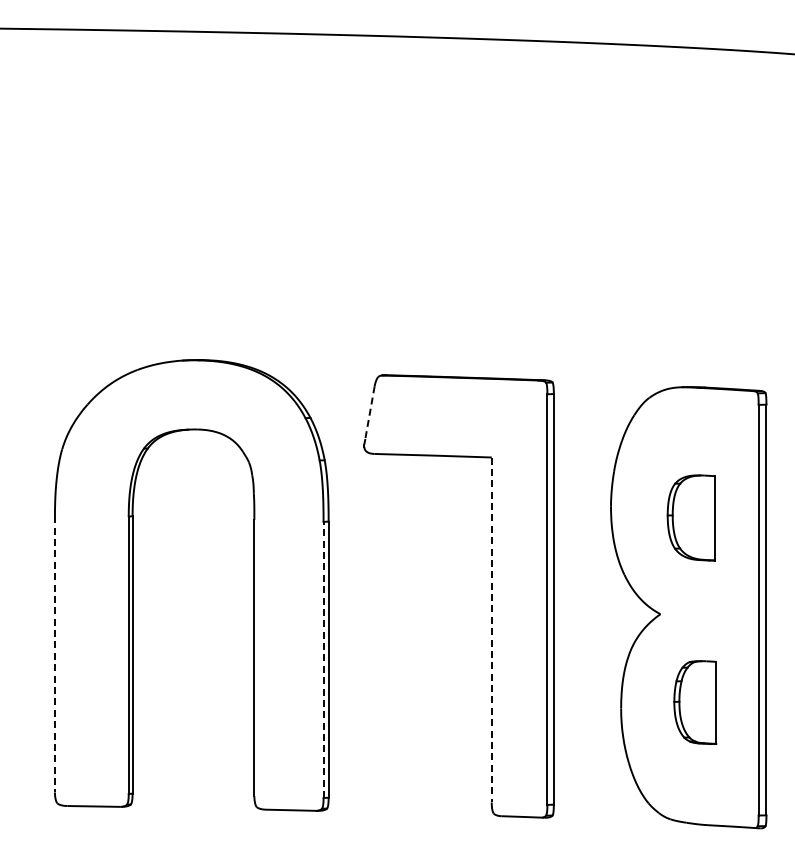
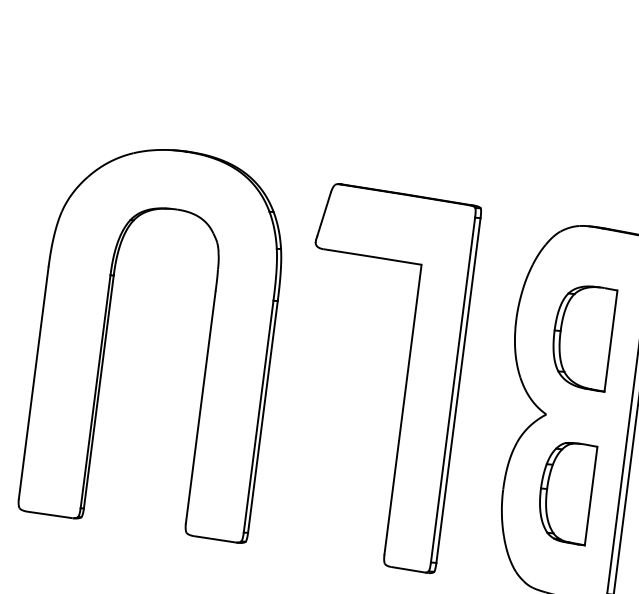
line: (369, 412) -> (323, 213), dashed -> solid
part: (691, 517) -> (582, 336), size x1.43
line: (491, 630) -> (402, 410), dashed -> solid
line: (54, 654) -> (33, 383), dashed -> solid
line: (323, 659) -> (258, 416), dashed -> solid
part: (695, 702) -> (566, 492), size x1.43

